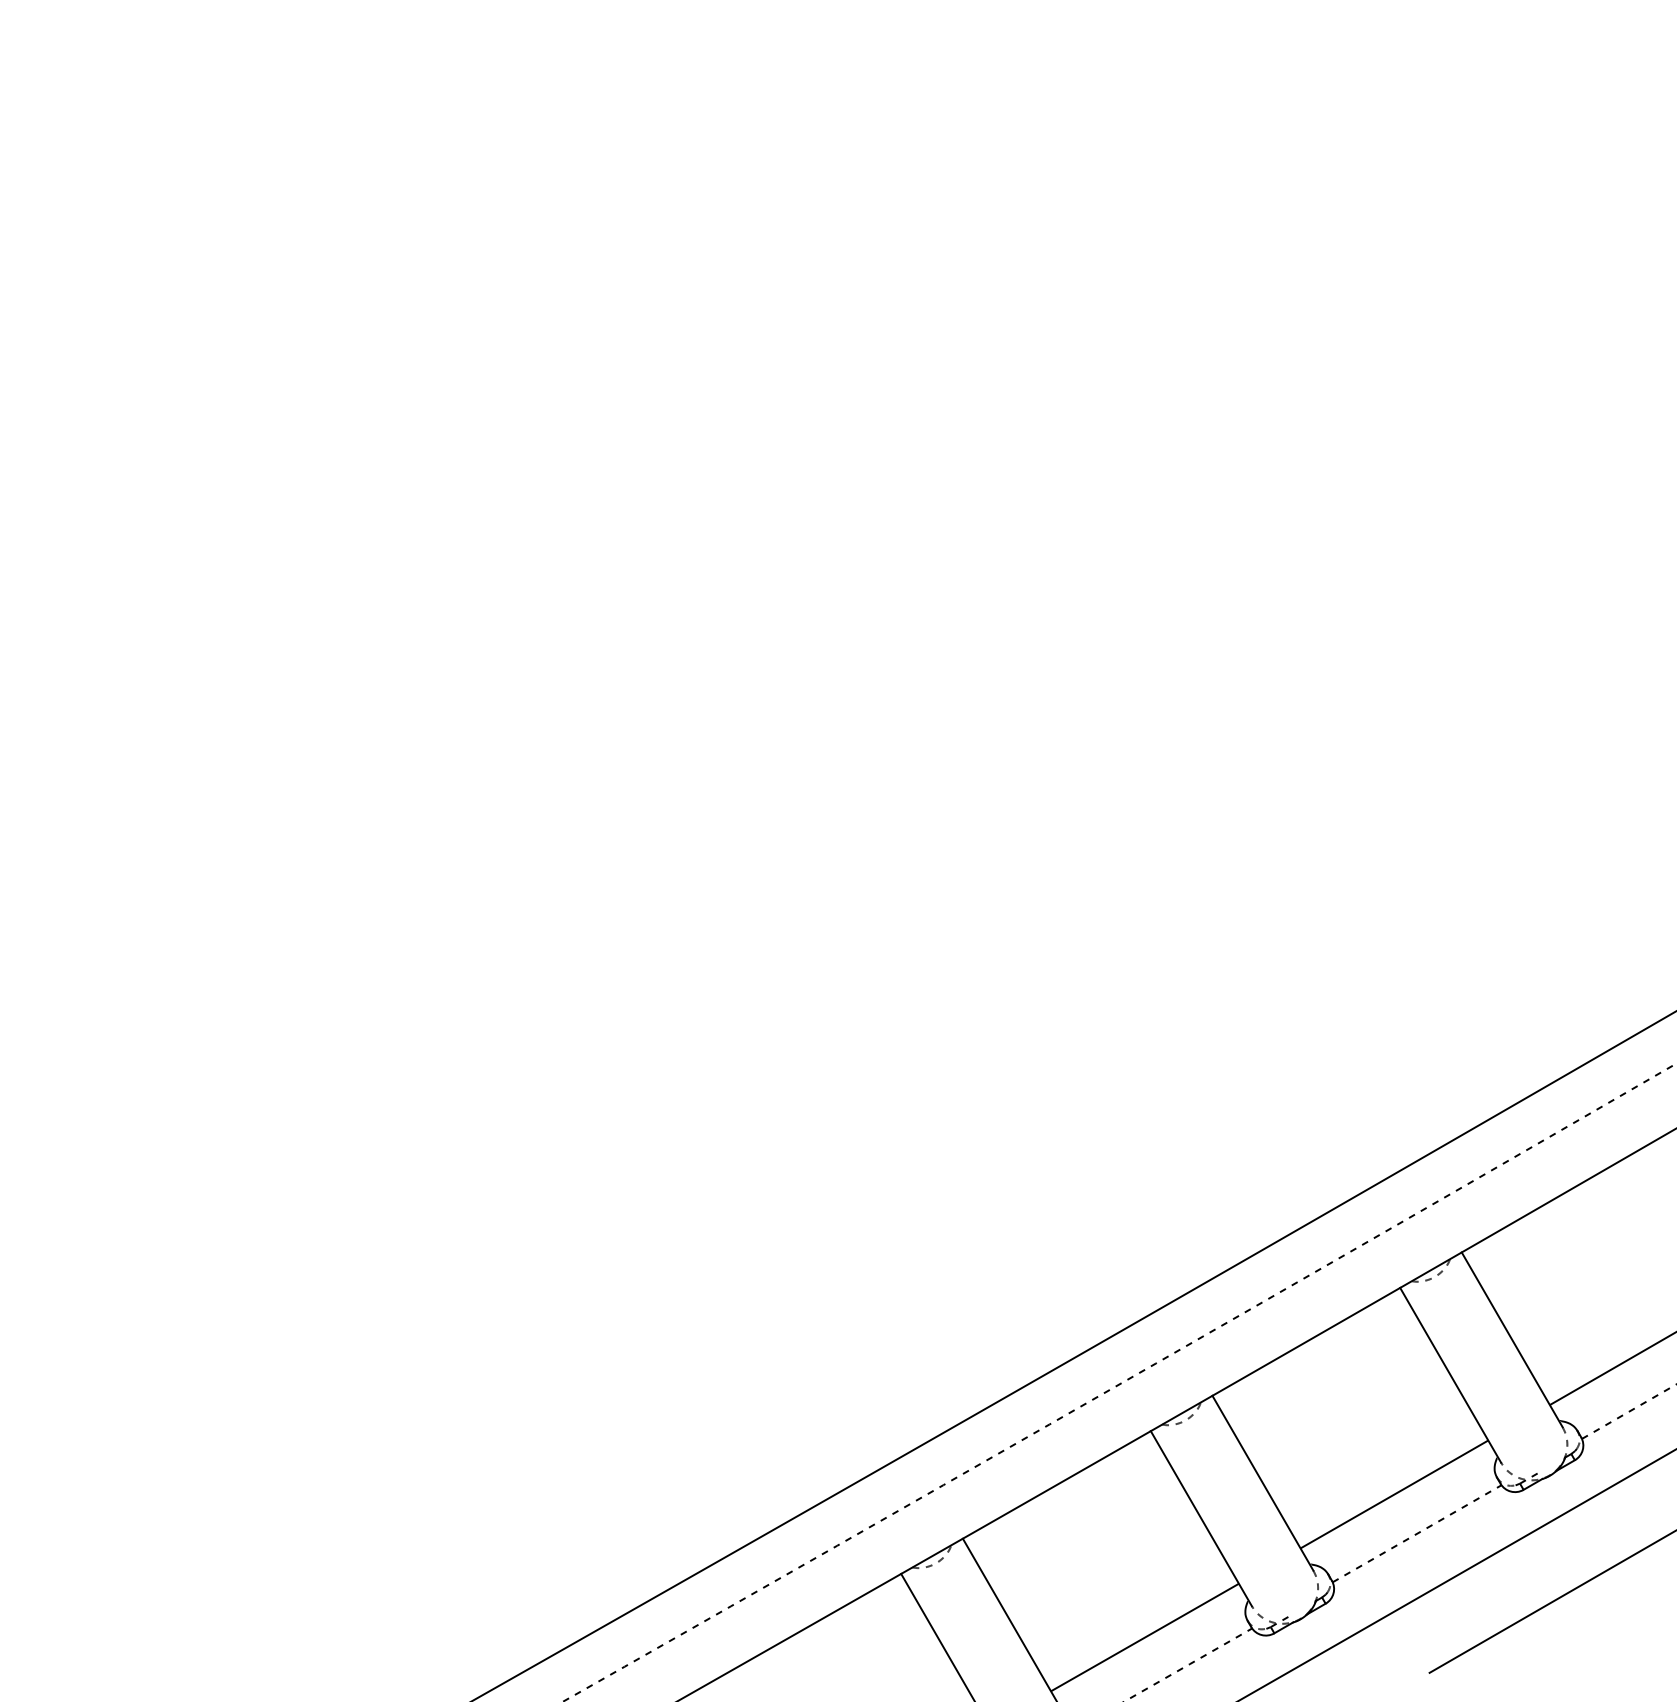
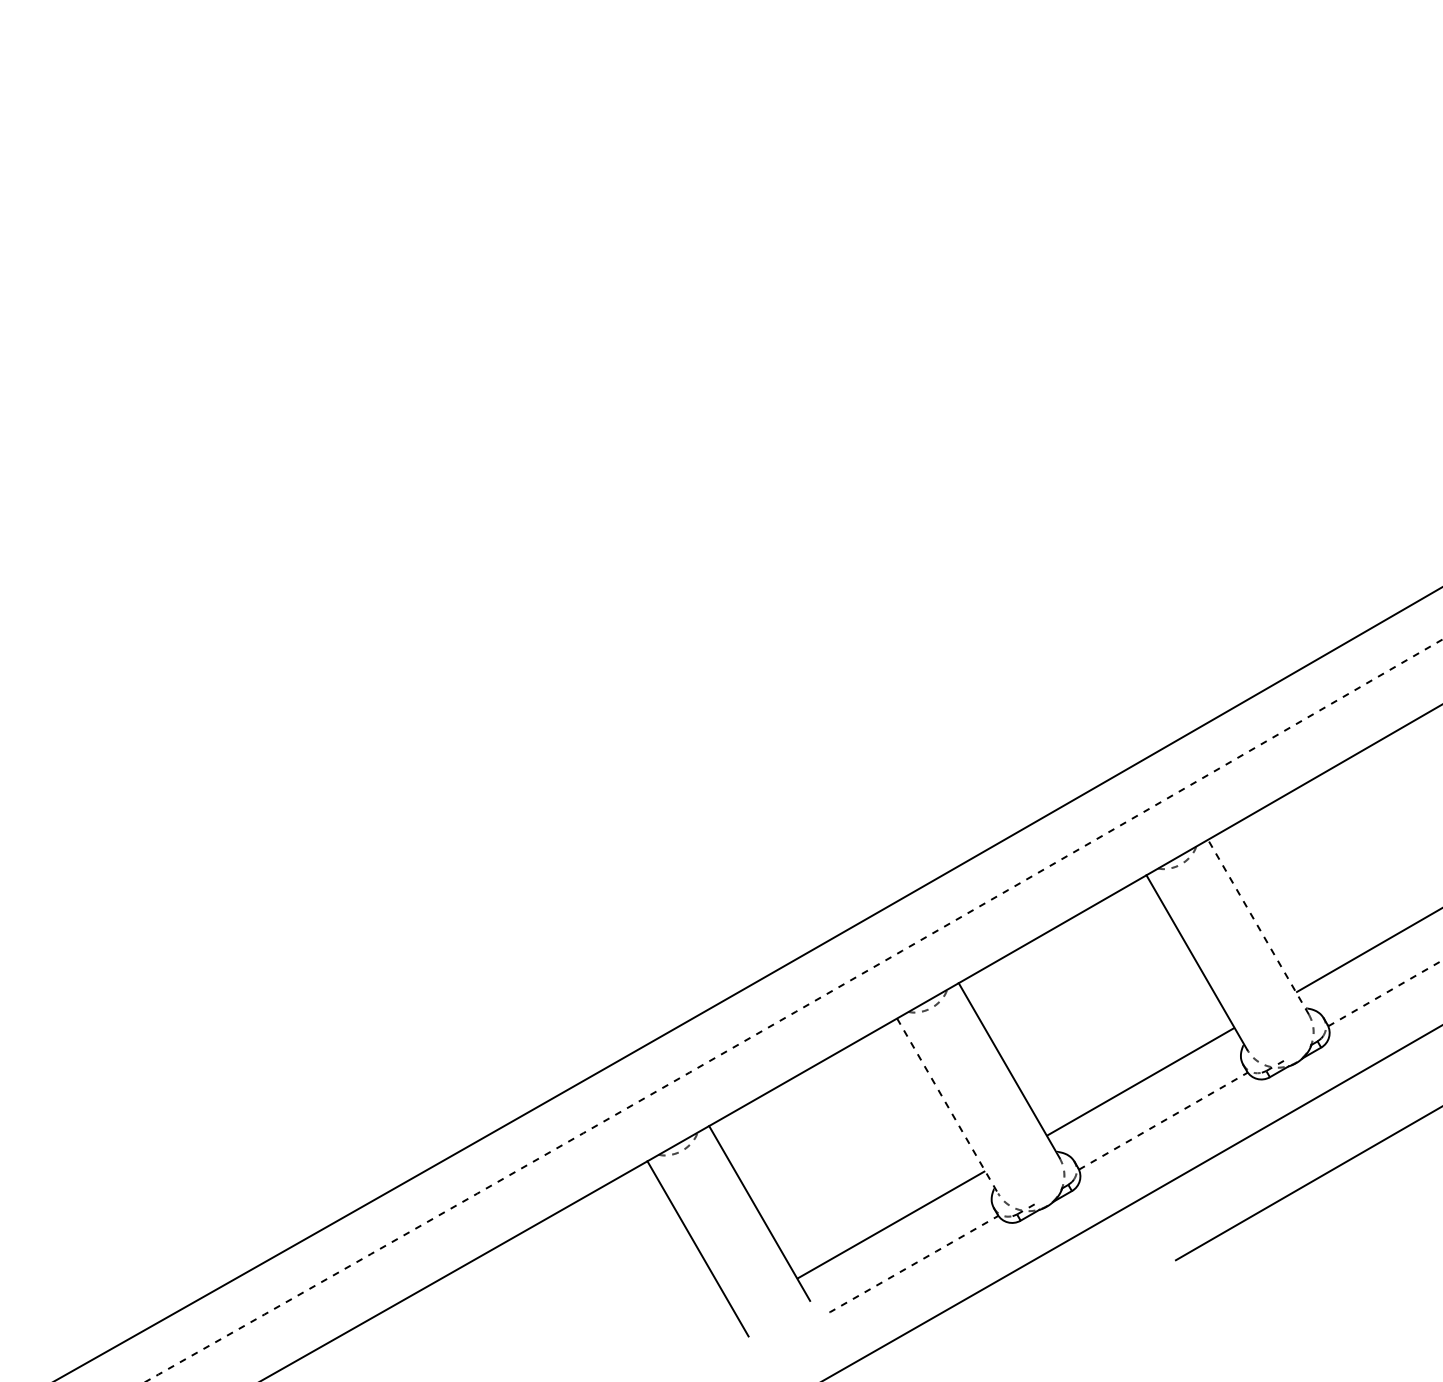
line: (1512, 1339) -> (1258, 926), solid -> dashed
line: (1201, 1519) -> (947, 1106), solid -> dashed

